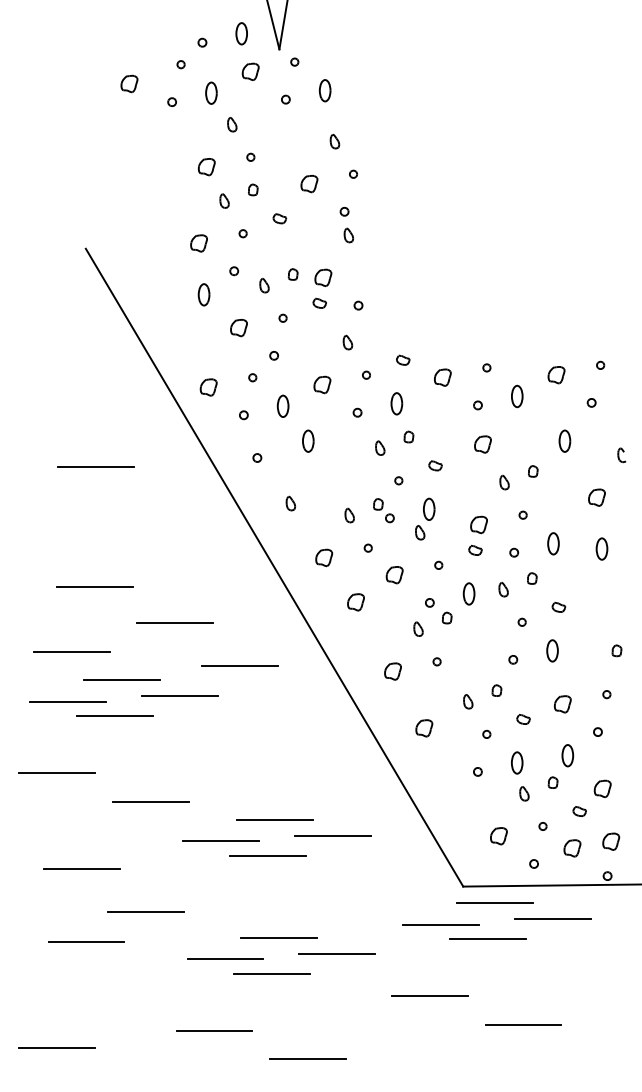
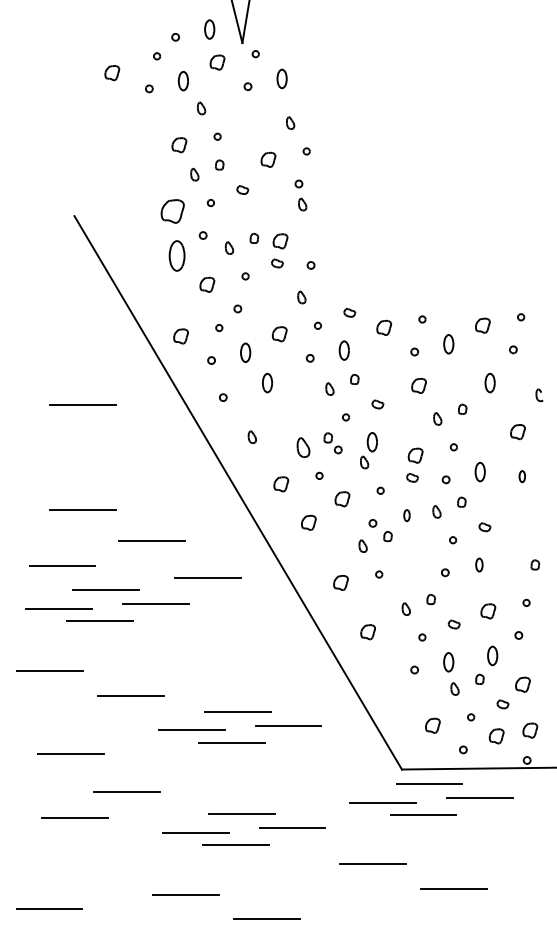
part: (198, 243) -> (172, 211), size x1.6
part: (203, 294) -> (176, 255), size x1.6
part: (349, 515) -> (303, 447), size x1.6
part: (601, 548) -> (521, 476), size x0.6
part: (468, 593) -> (406, 515), size x0.6
part: (552, 650) -> (479, 564), size x0.7

